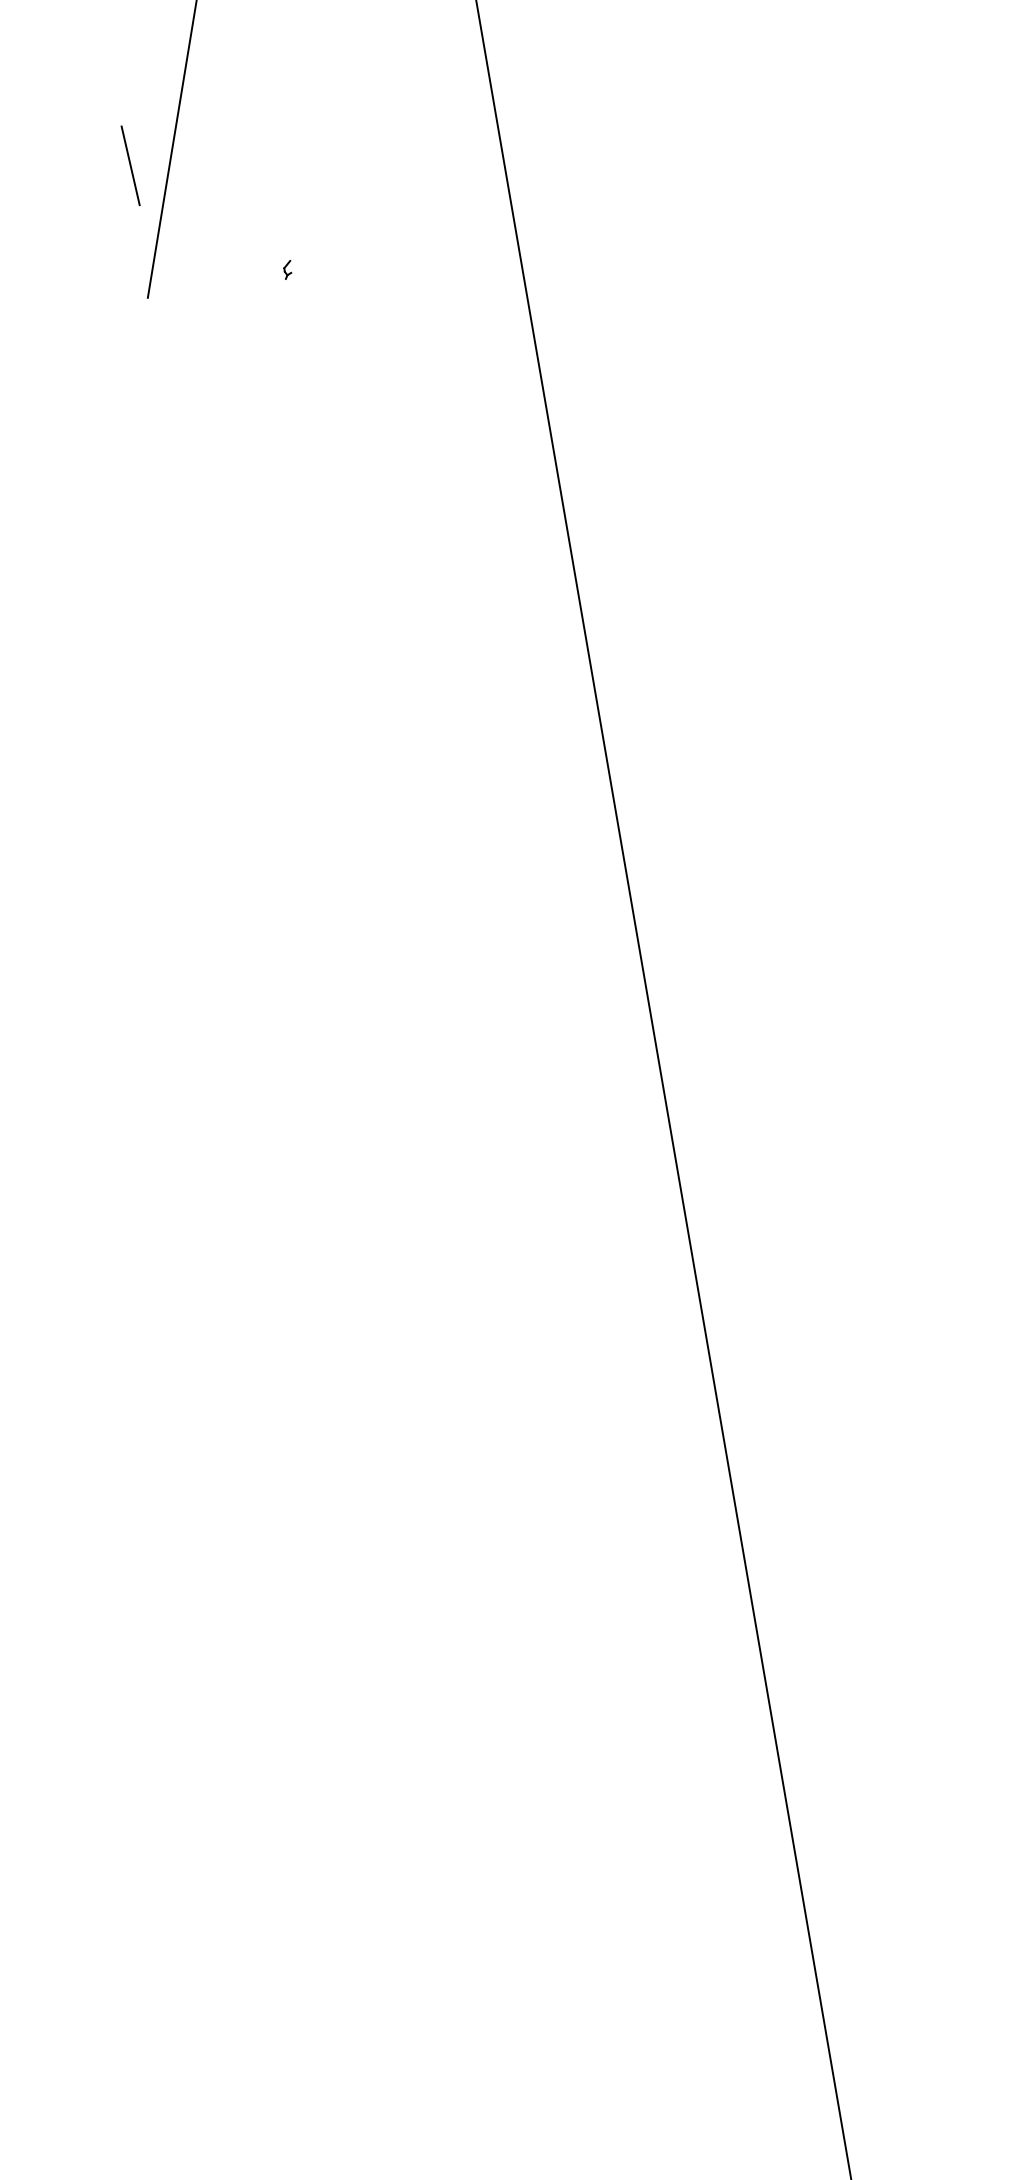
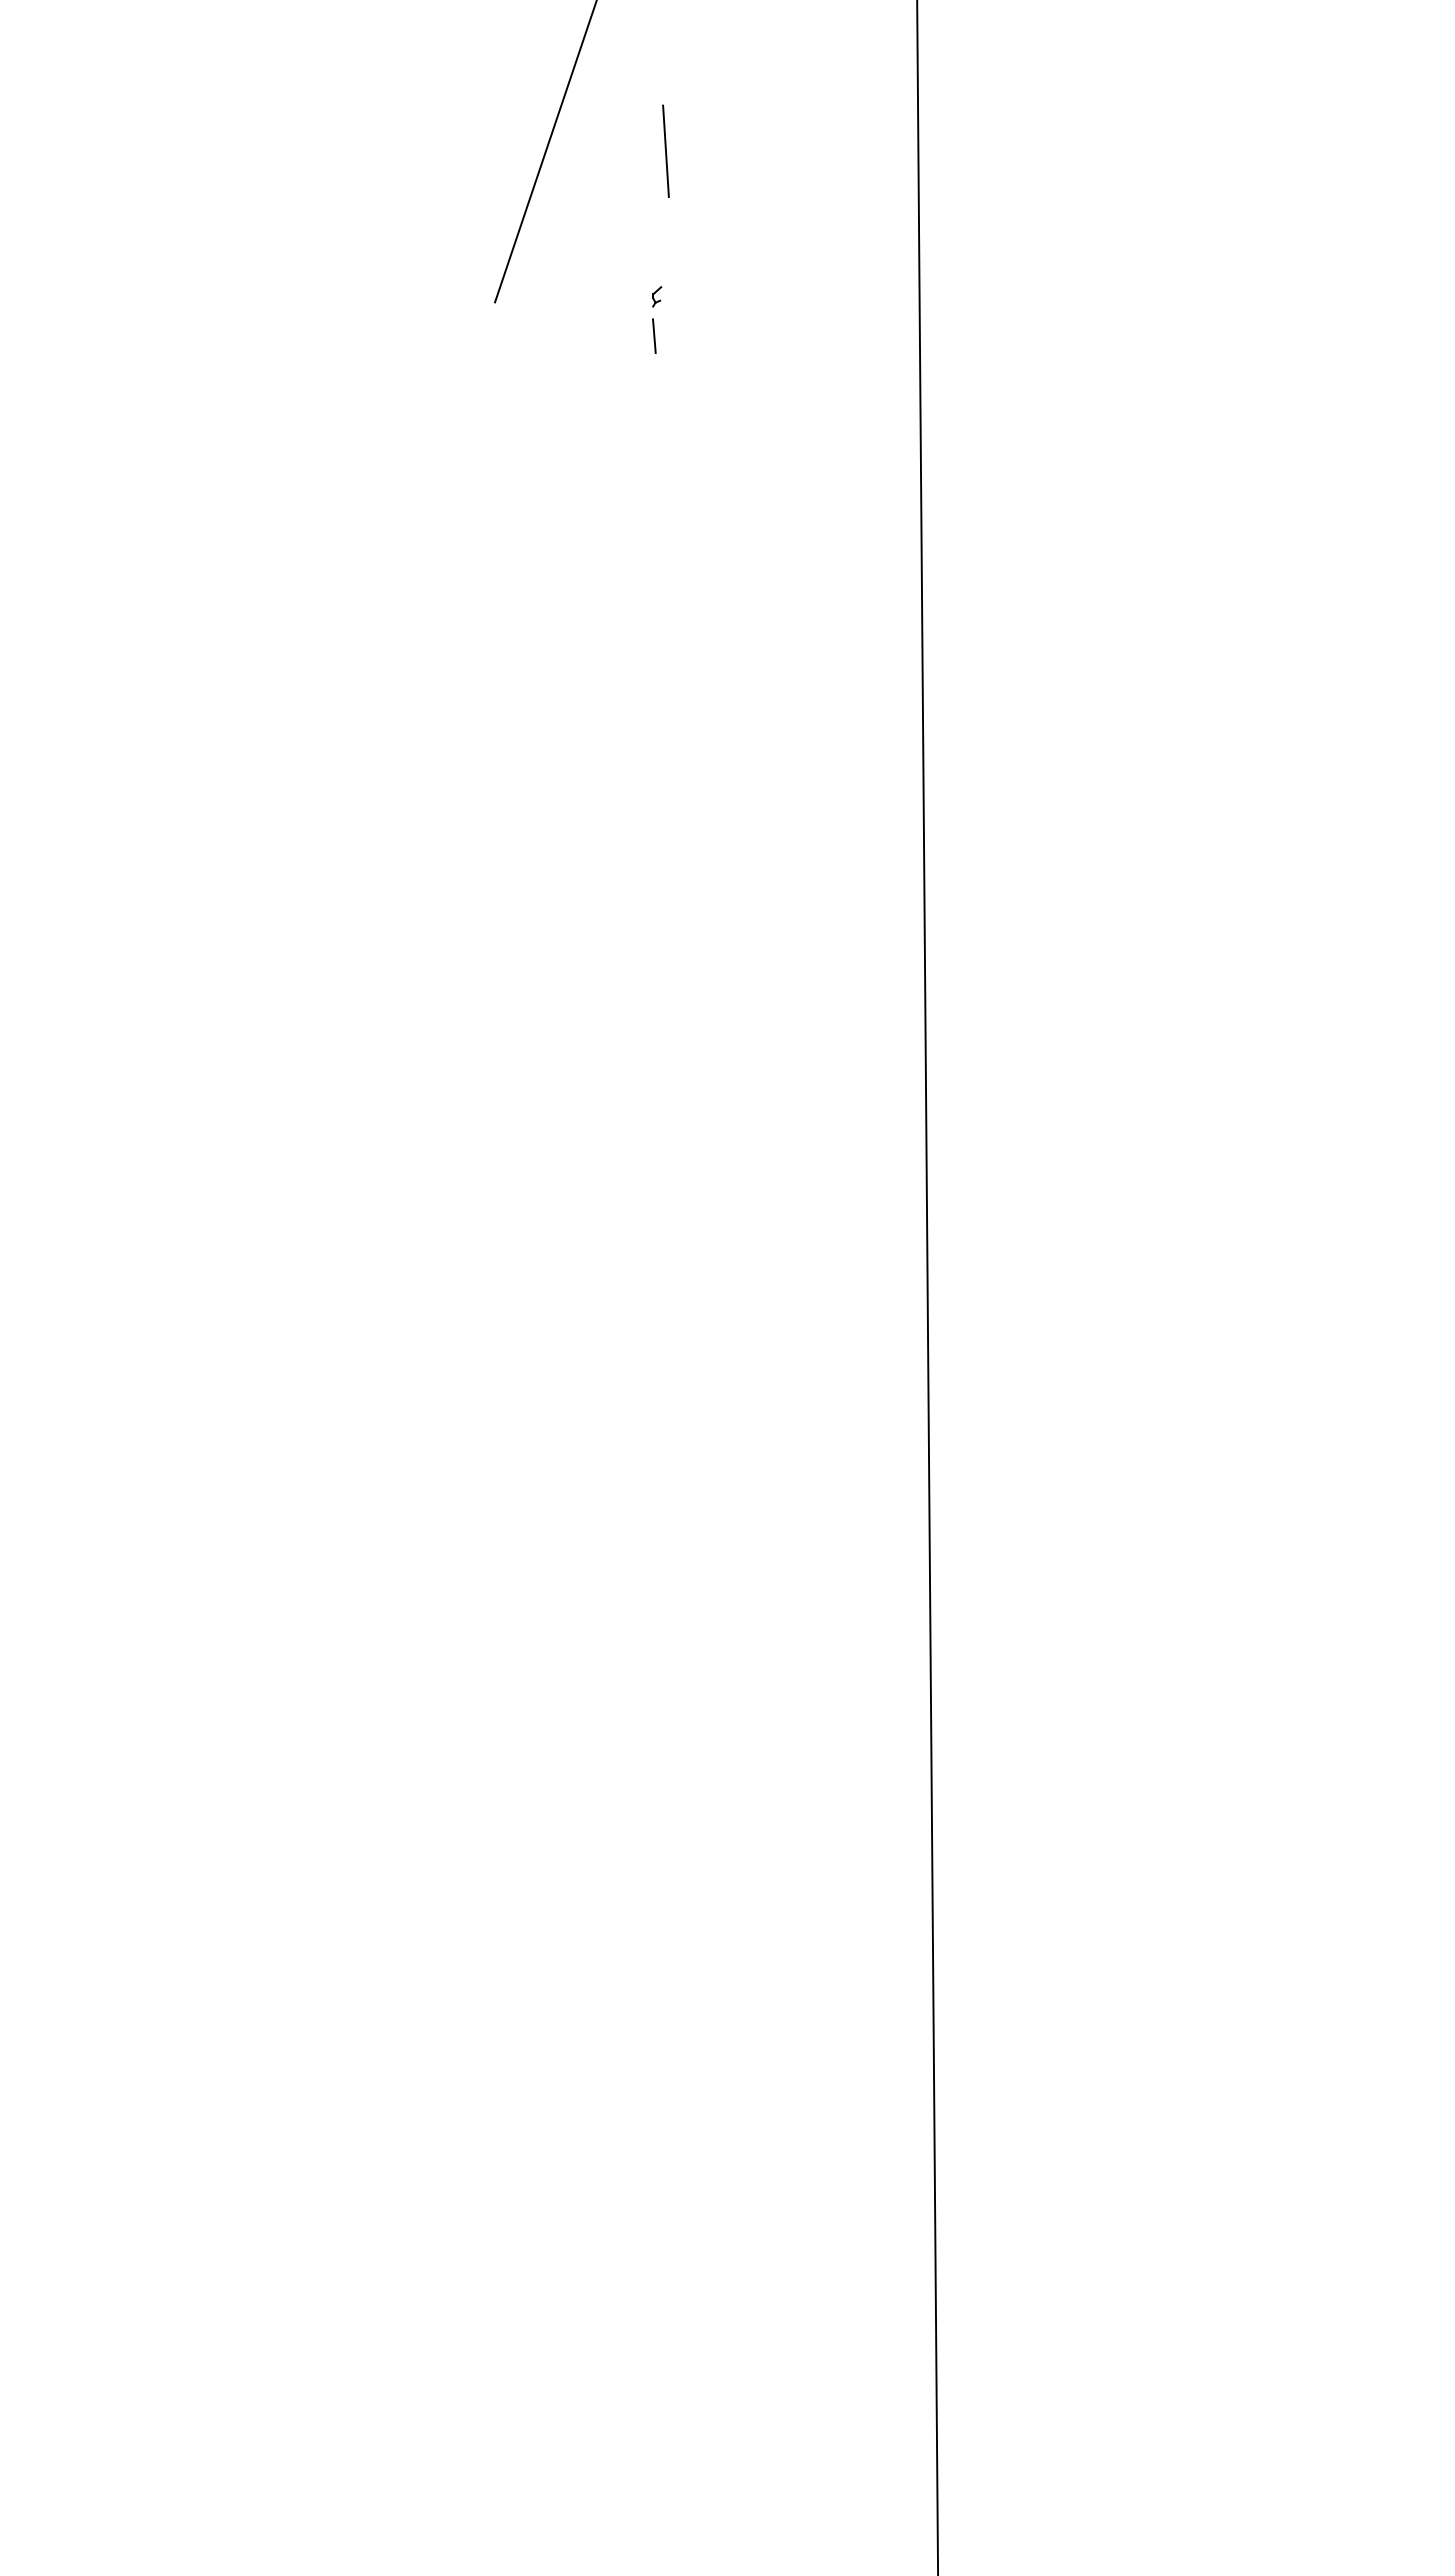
line: (130, 165) -> (665, 150), moved
line: (291, 303) -> (654, 335), added

